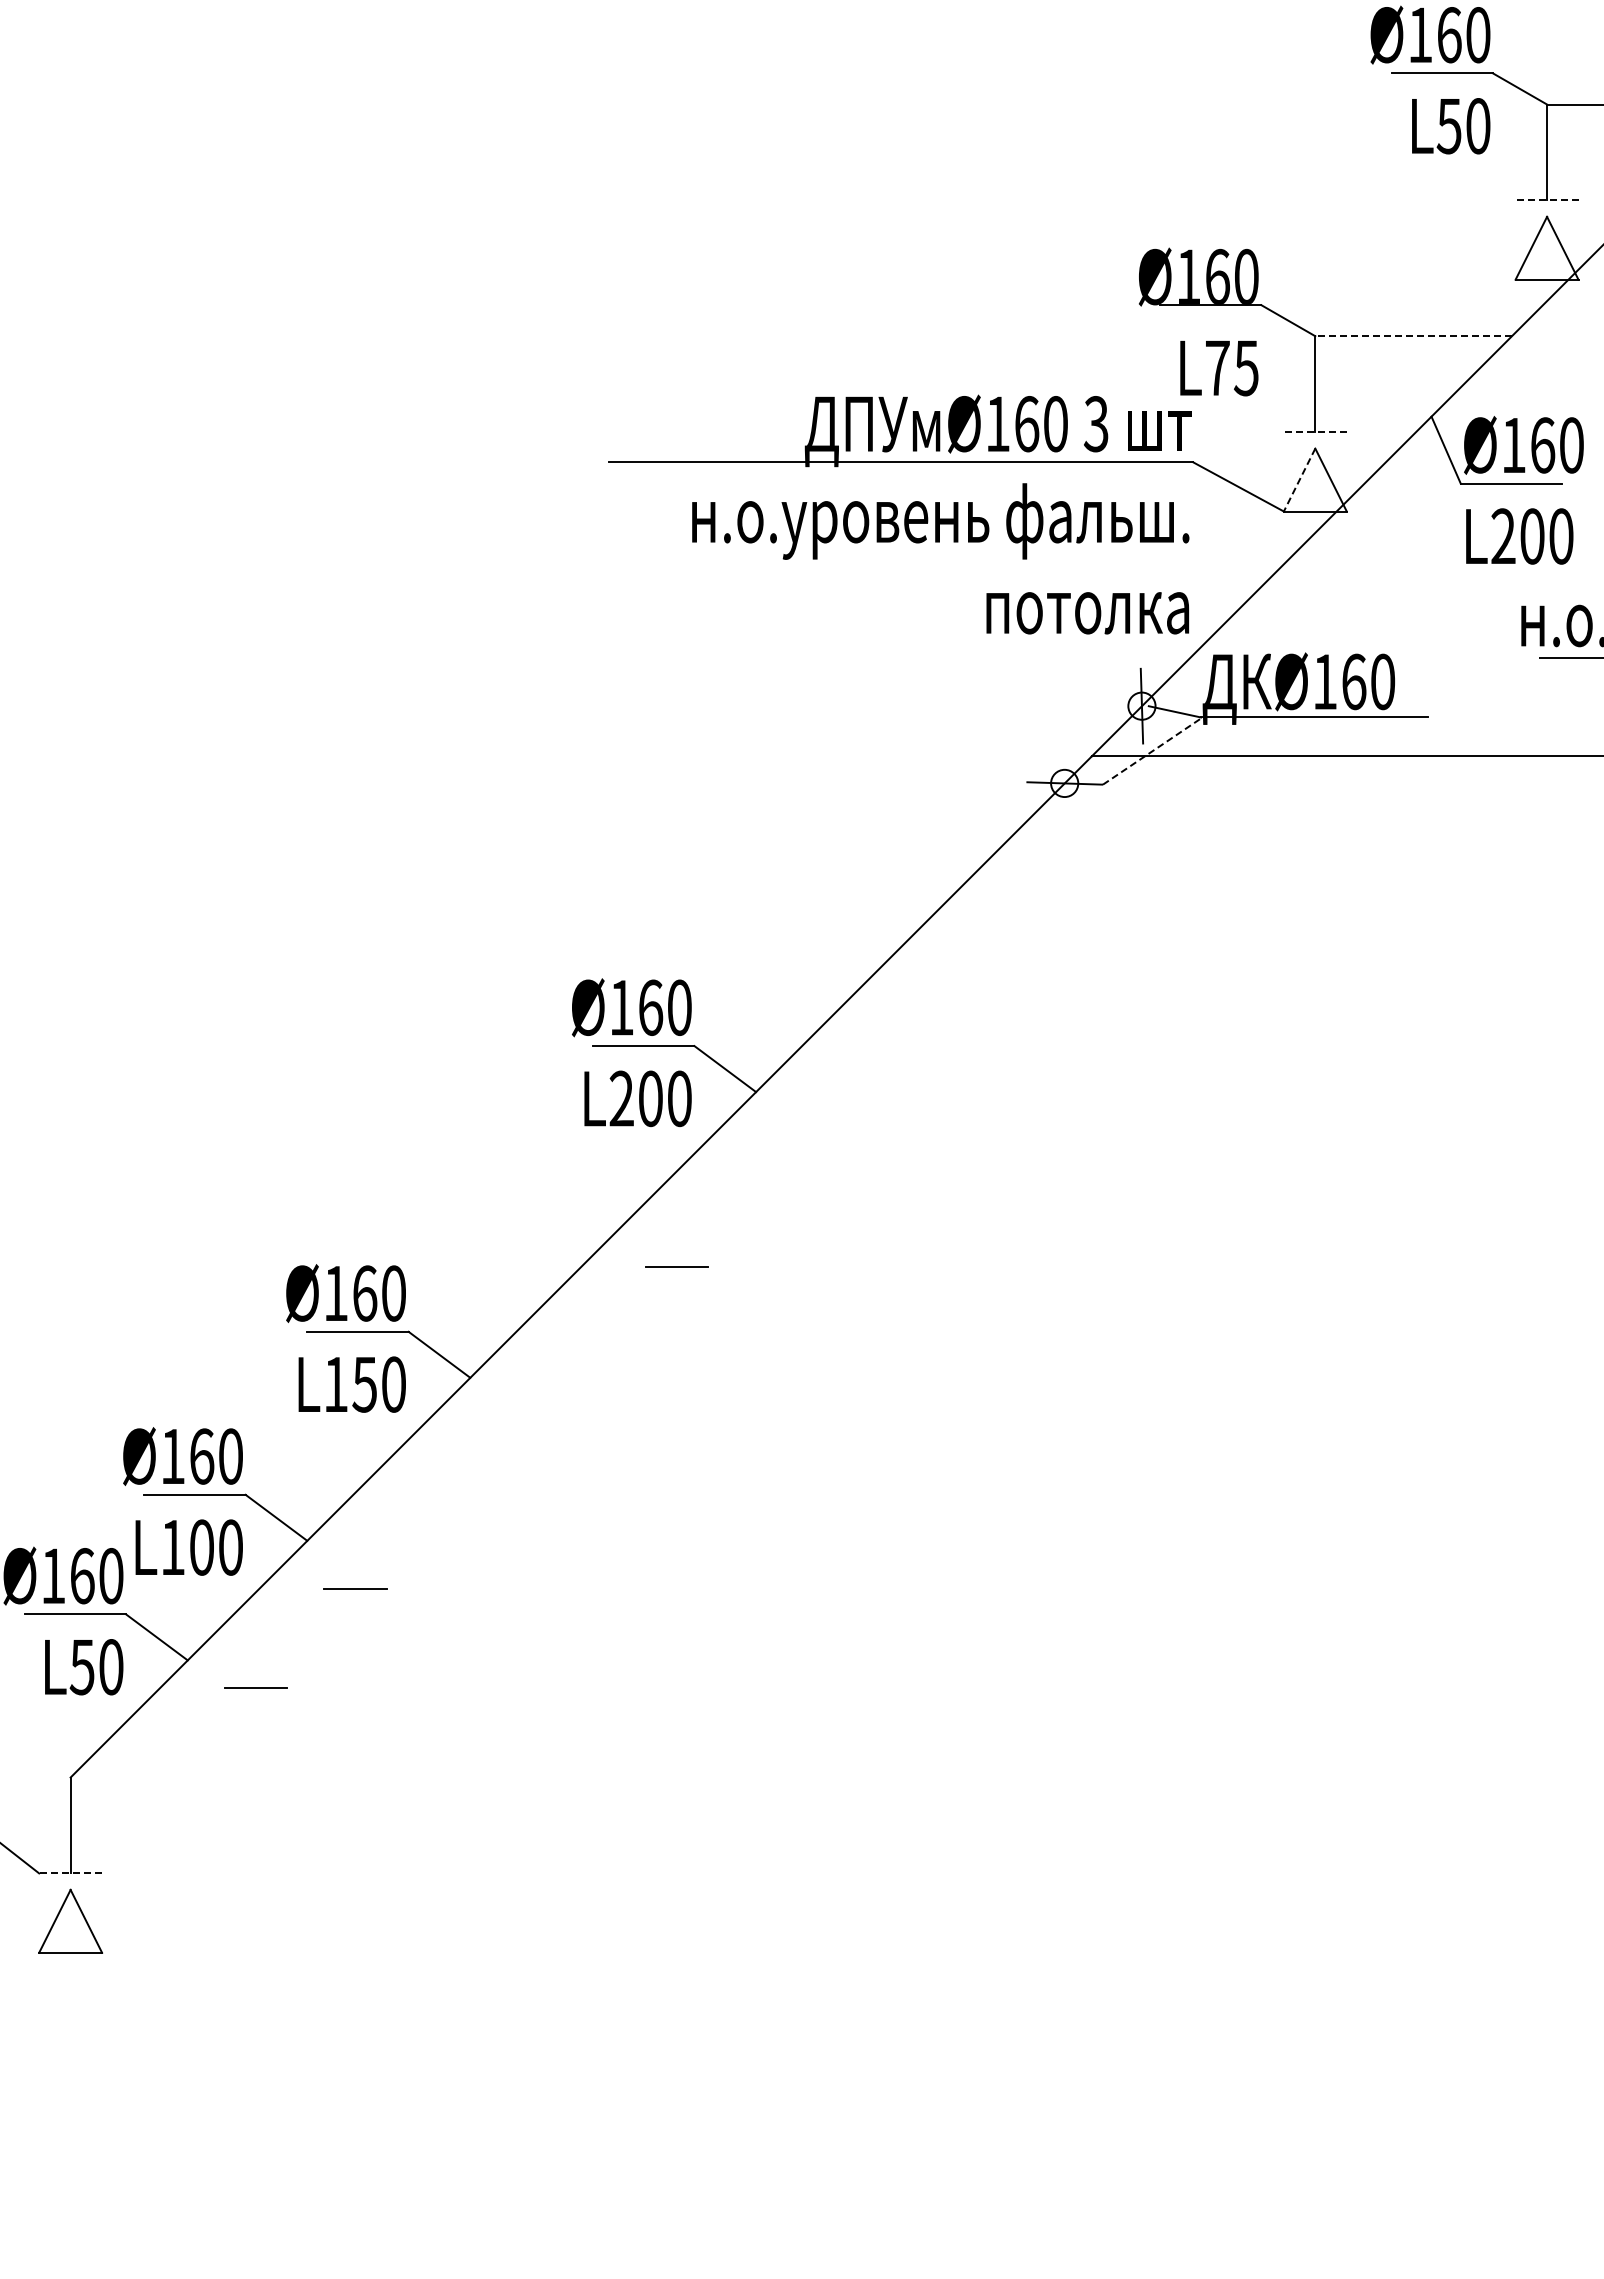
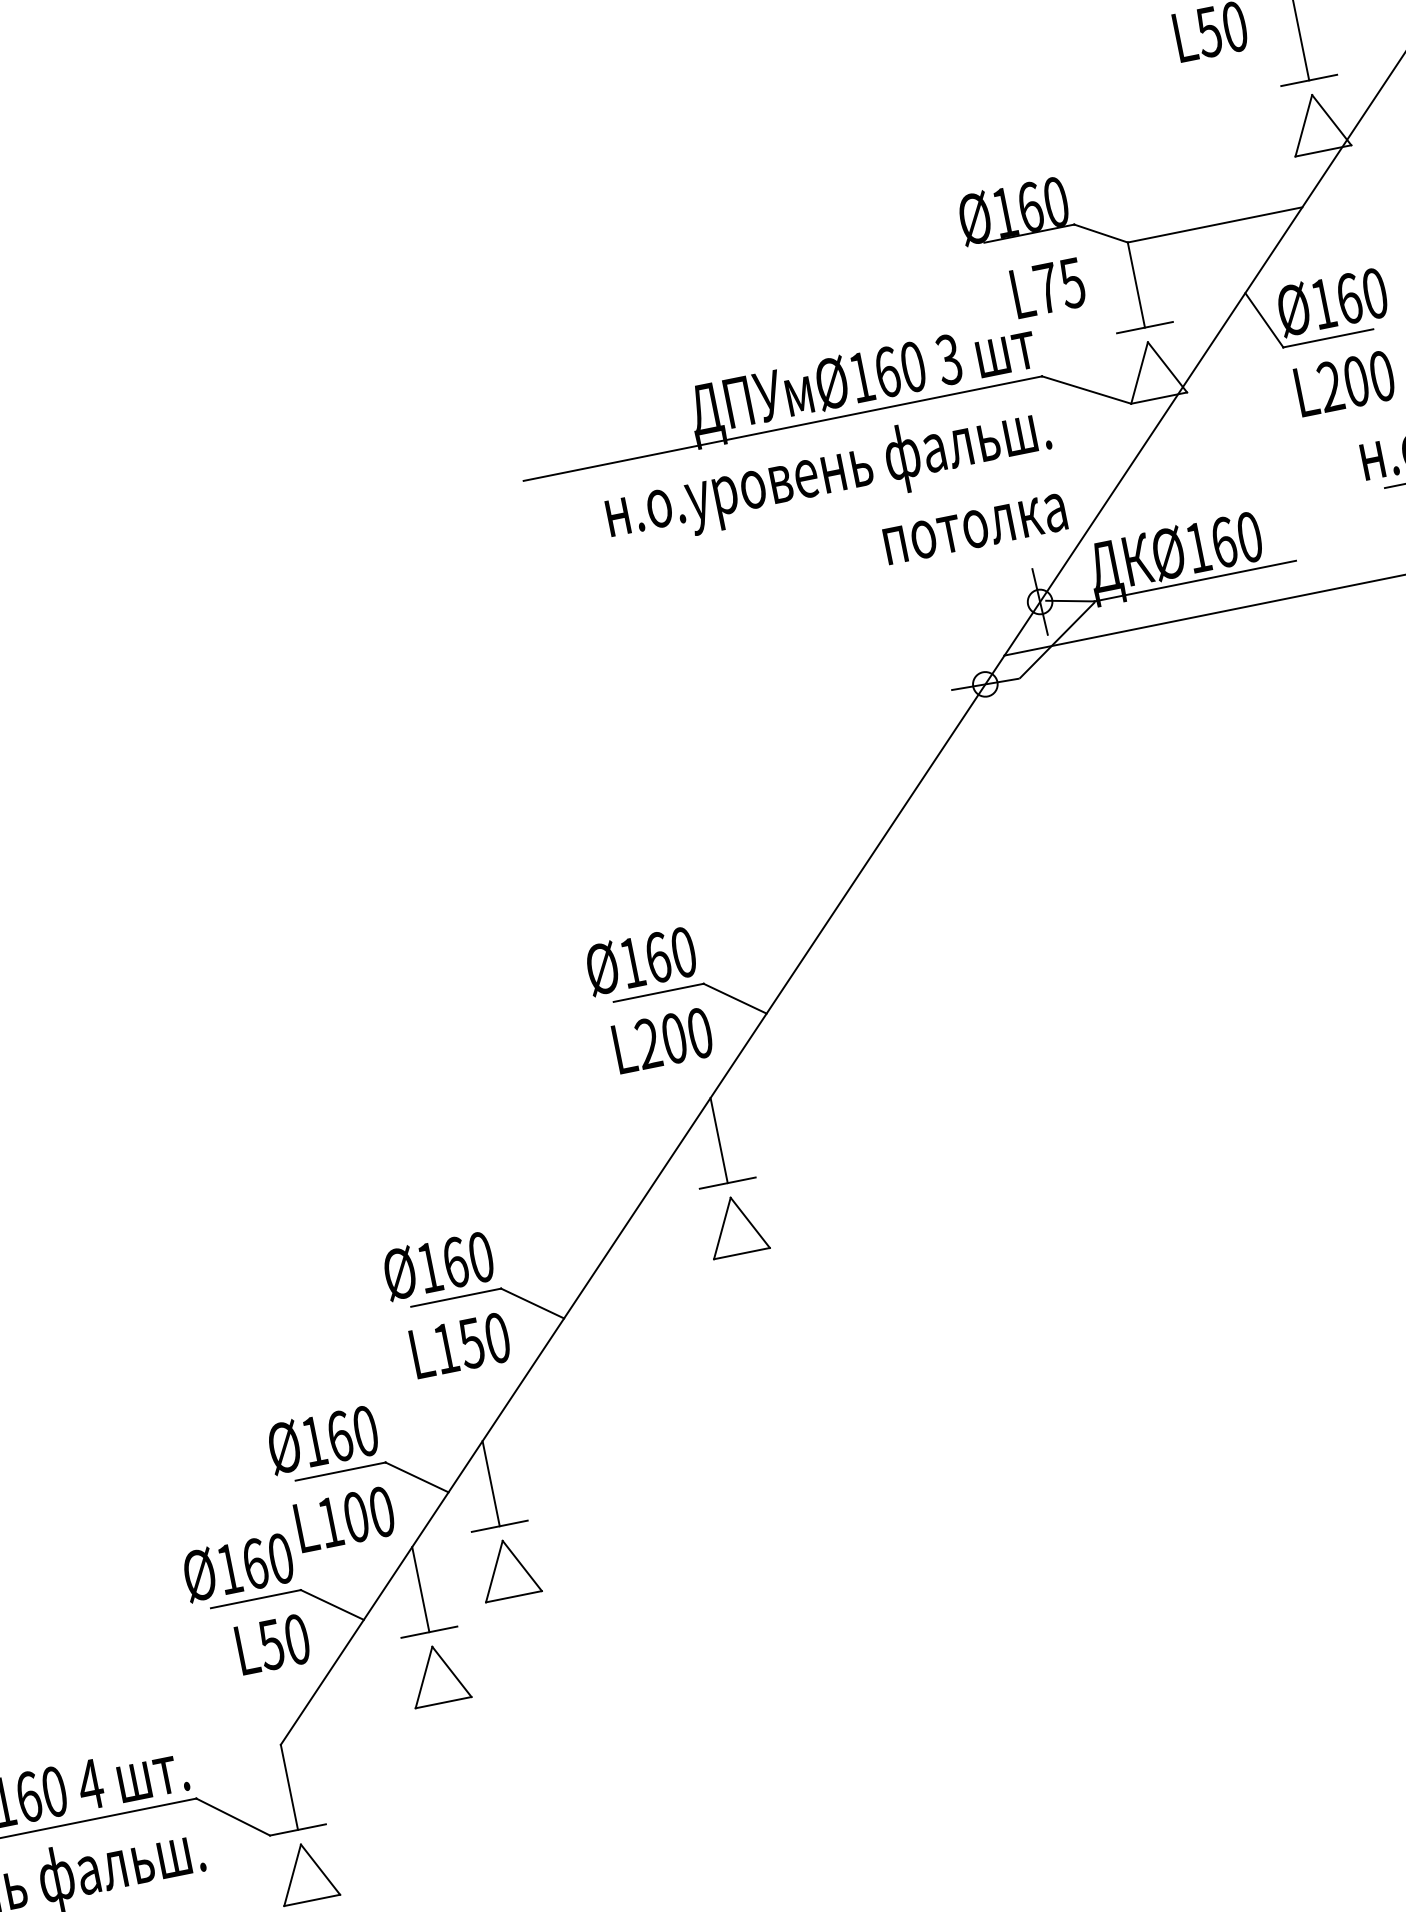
line: (1546, 200) -> (1308, 80), dashed -> solid
line: (1413, 336) -> (1215, 225), dashed -> solid
line: (1314, 432) -> (1144, 328), dashed -> solid
line: (1299, 480) -> (1139, 373), dashed -> solid
line: (1152, 751) -> (1057, 640), dashed -> solid
line: (676, 1219) -> (718, 1140), added
part: (676, 1314) -> (735, 1225), added
line: (355, 1540) -> (491, 1483), added
part: (354, 1636) -> (507, 1568), added
line: (256, 1640) -> (421, 1589), added
part: (255, 1735) -> (437, 1674), added
line: (70, 1873) -> (297, 1830), dashed -> solid

